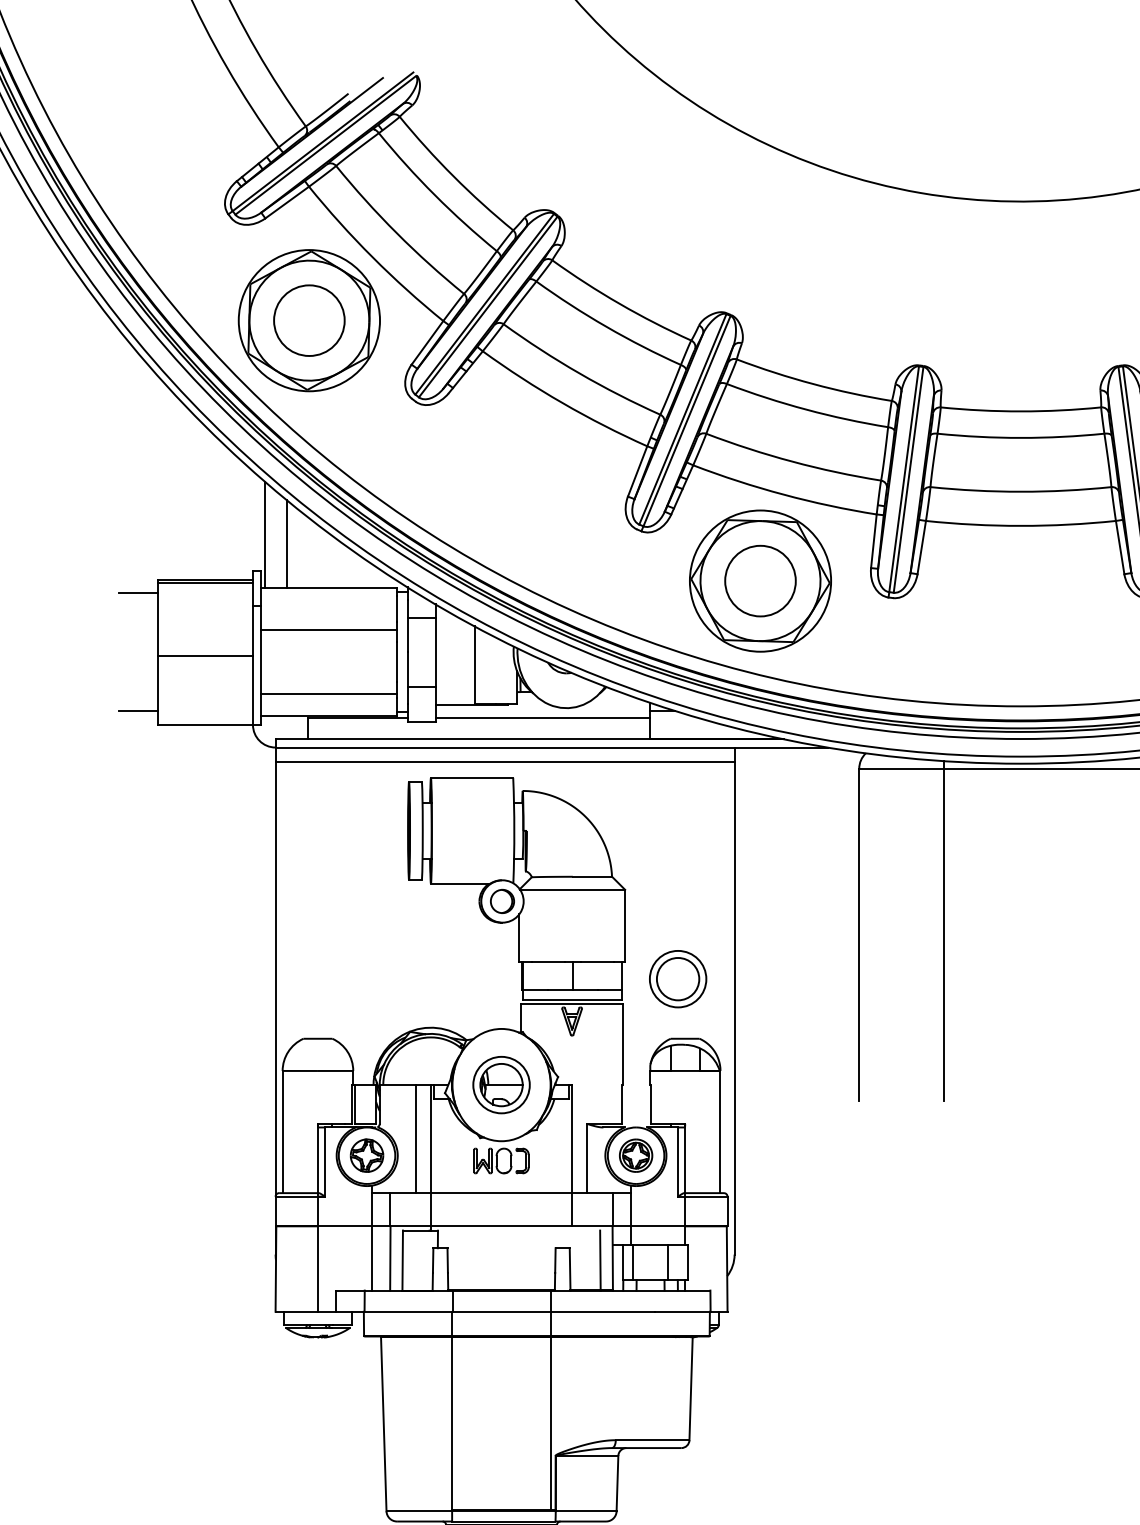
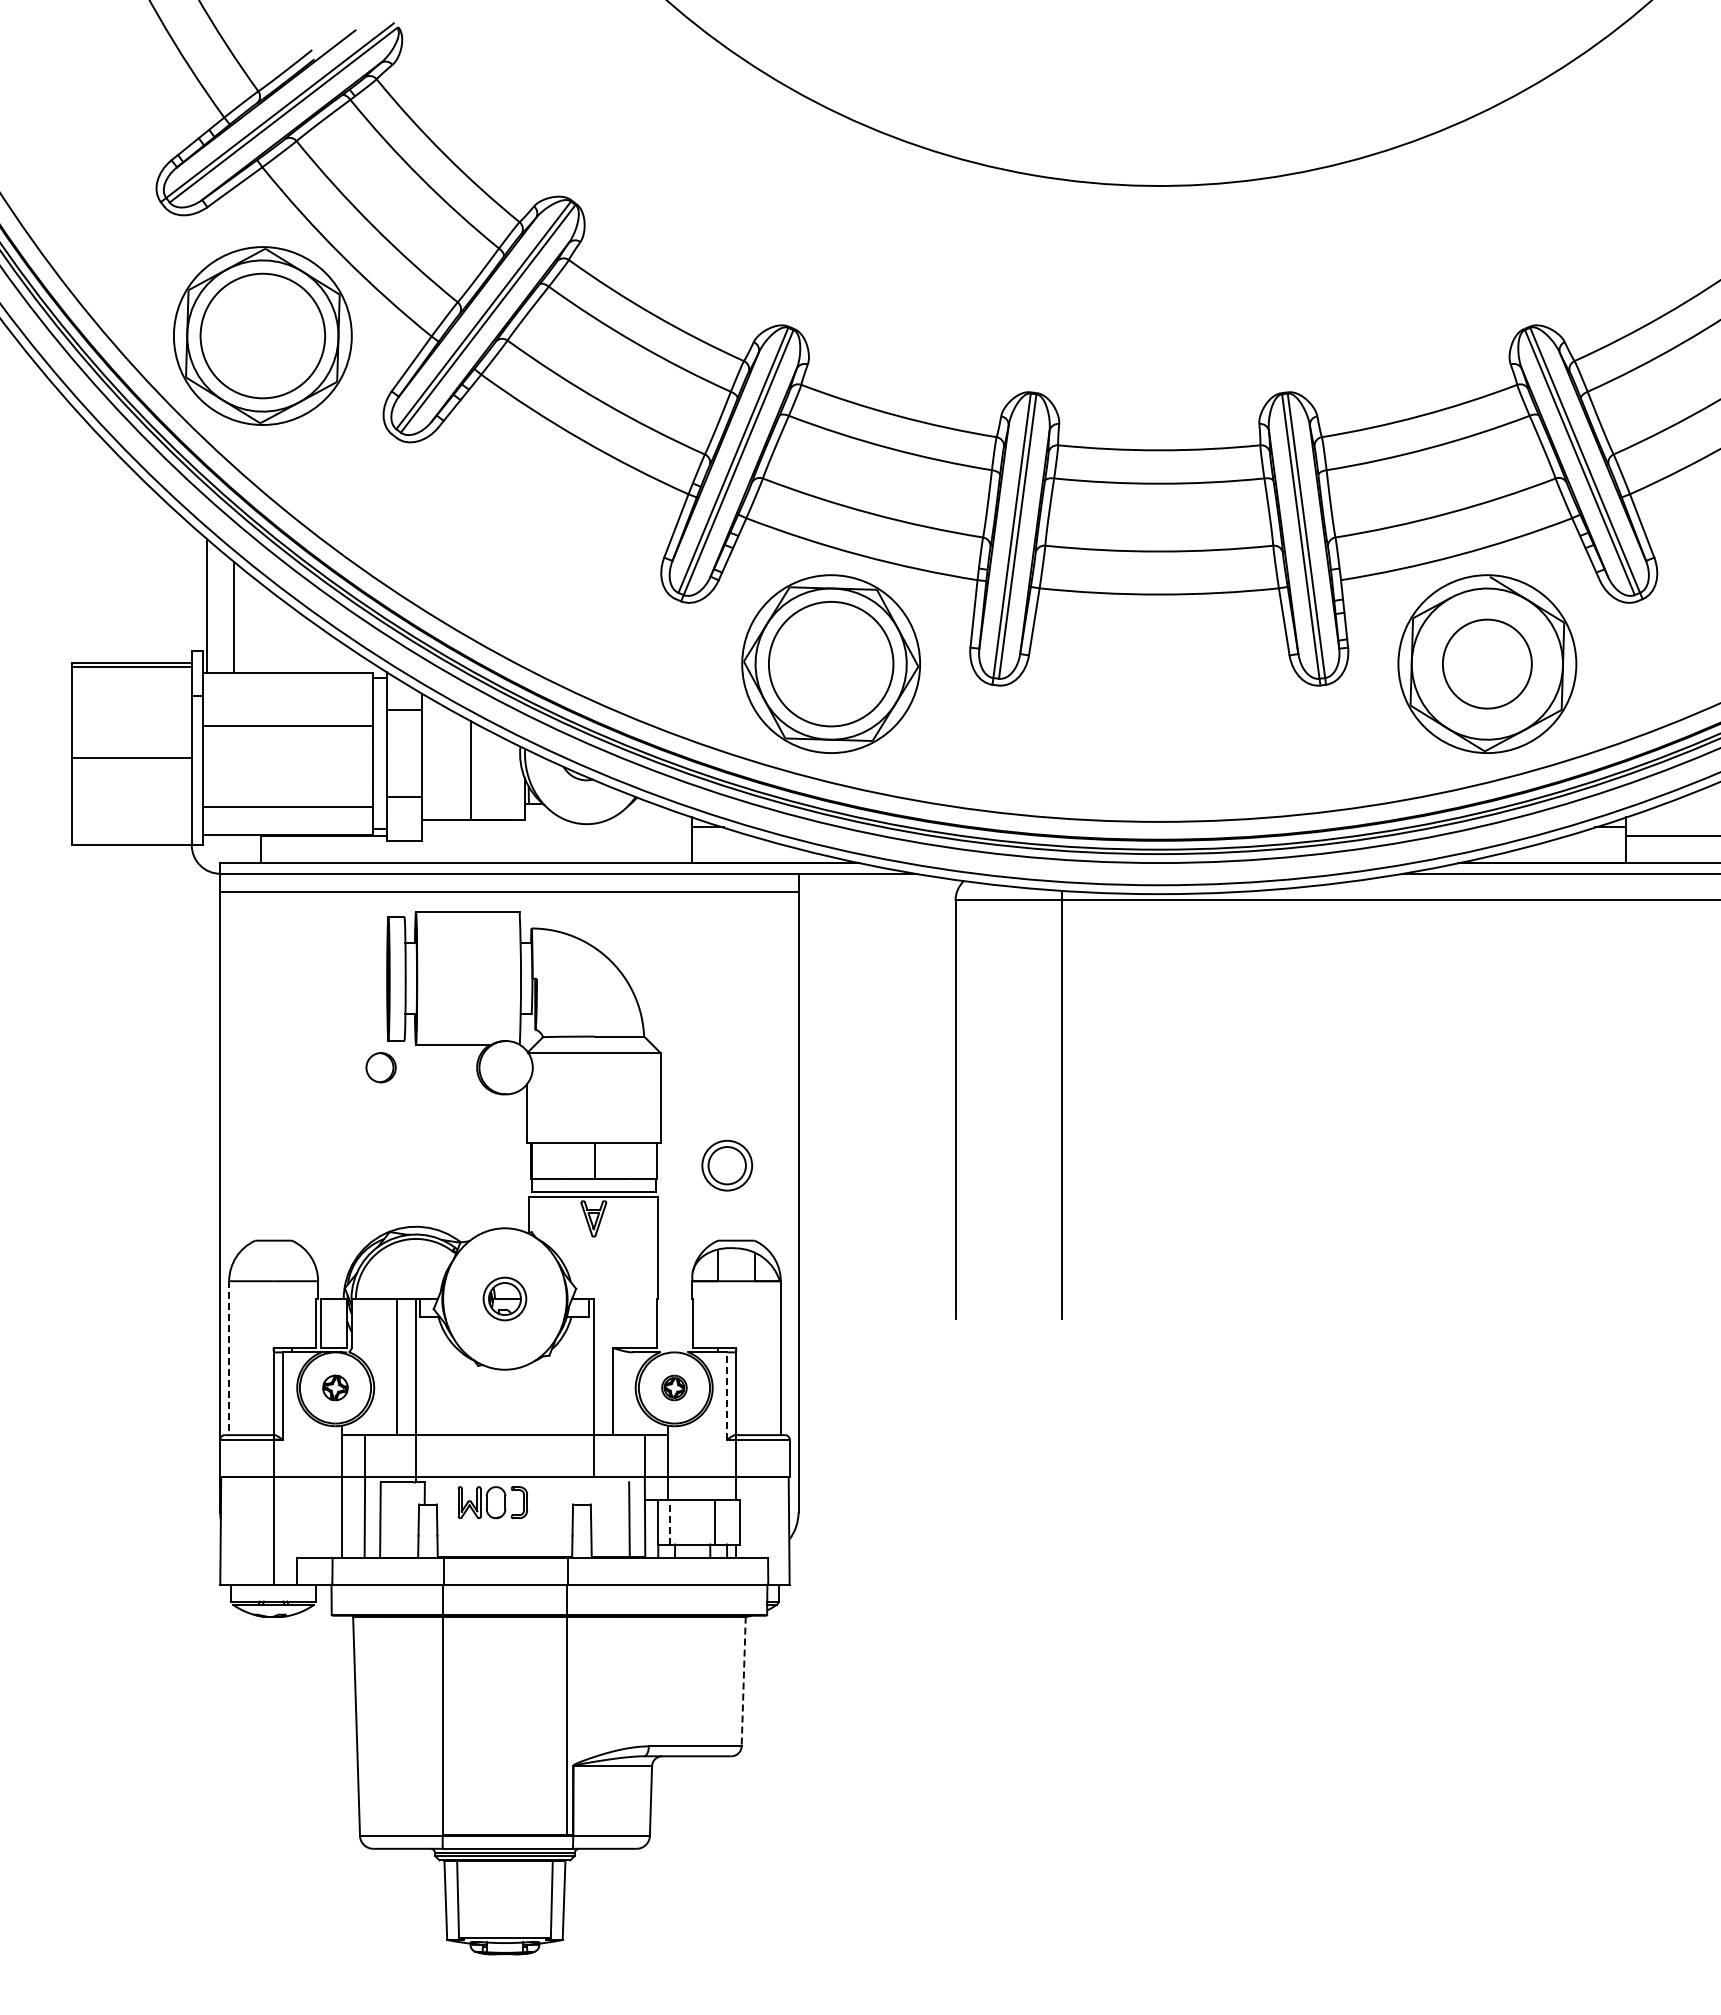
circle: (309, 320) -> (262, 335), size x1.4
circle: (759, 580) -> (830, 663), size x1.4
line: (137, 593) -> (46, 679), removed
line: (137, 710) -> (46, 827), removed
line: (543, 717) -> (557, 836), removed
part: (501, 901) -> (380, 1067), moved
part: (677, 979) -> (726, 1165), size x0.7
part: (501, 1084) -> (504, 1298), size x0.6
line: (282, 1132) -> (229, 1358), solid -> dashed
part: (367, 1155) -> (335, 1387), size x0.6
part: (636, 1155) -> (674, 1387), size x0.6
part: (501, 1160) -> (492, 1502), moved
line: (678, 1162) -> (727, 1396), solid -> dashed
line: (632, 1261) -> (670, 1521), solid -> dashed
line: (690, 1388) -> (743, 1681), solid -> dashed

